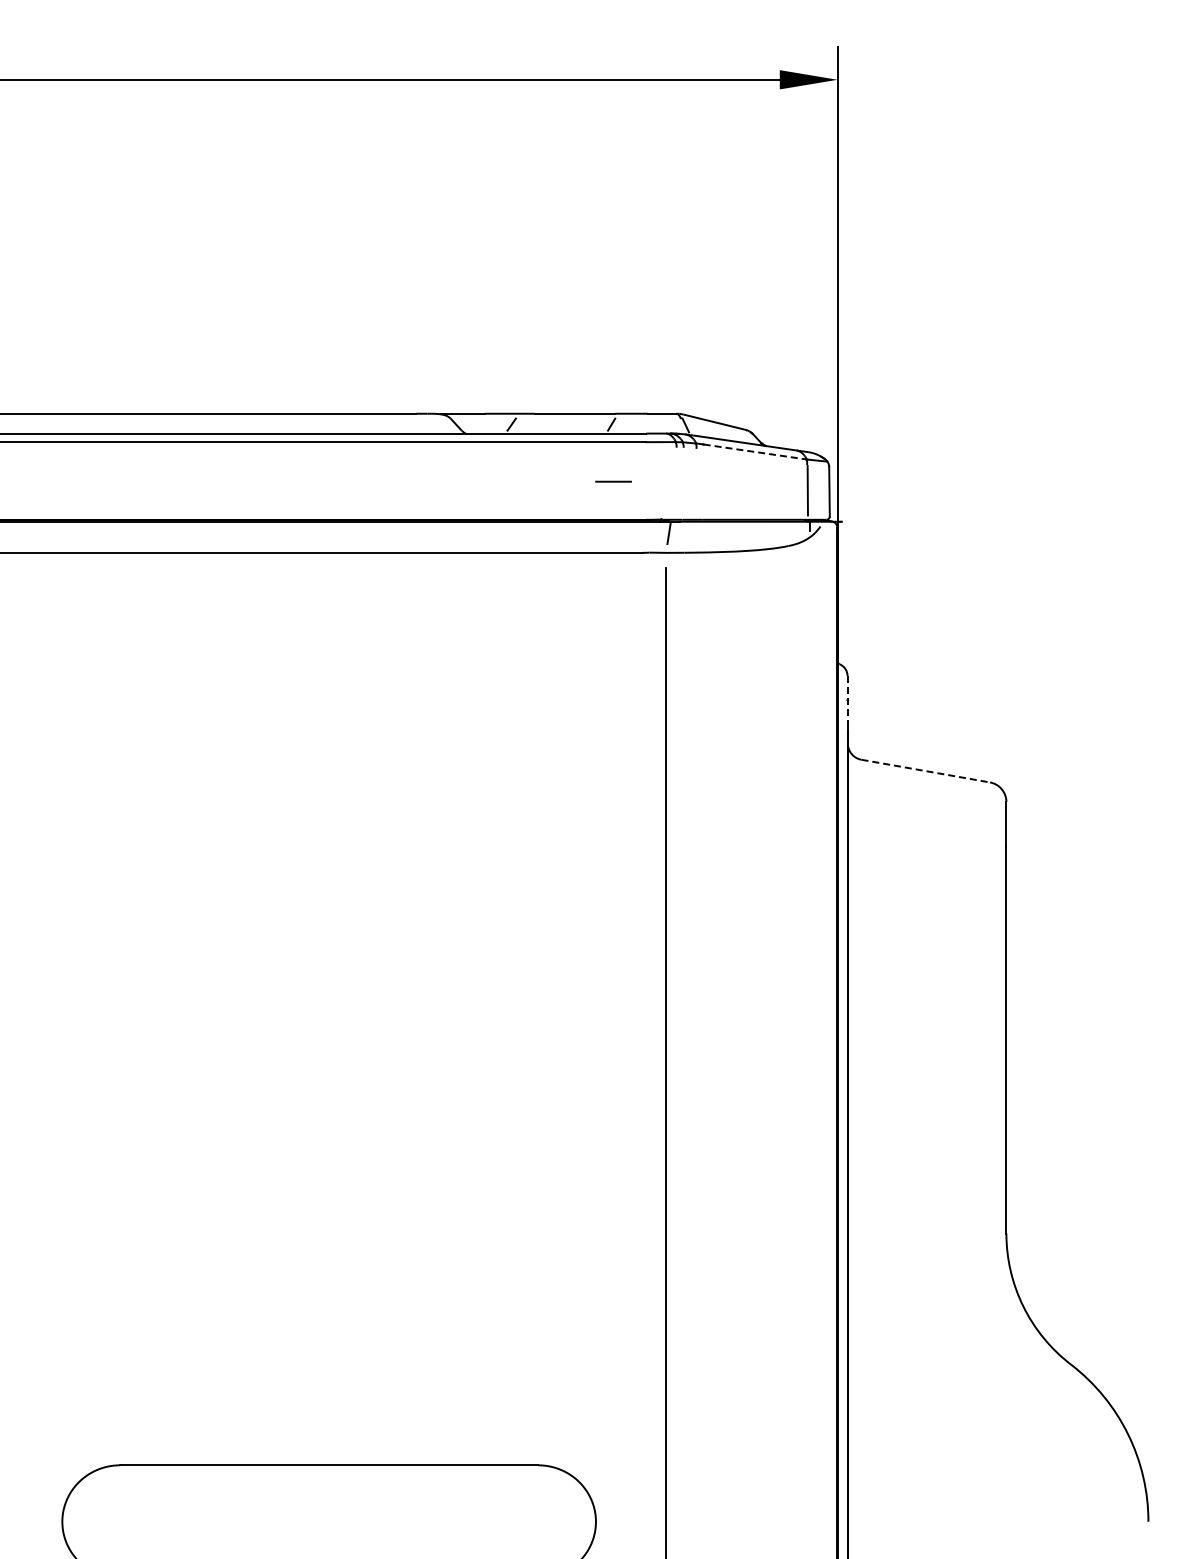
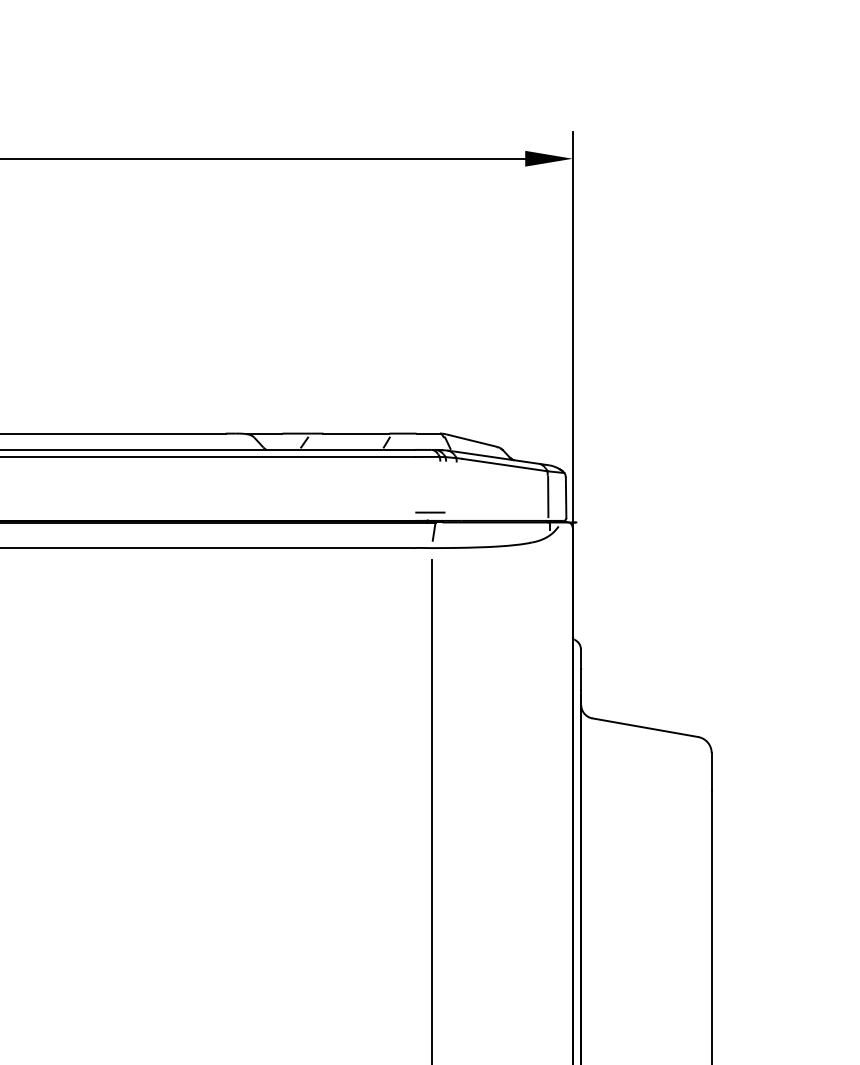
line: (755, 452) -> (505, 465), dashed -> solid
line: (613, 481) -> (430, 512), moved
line: (847, 700) -> (580, 669), dashed -> solid
line: (926, 771) -> (645, 728), dashed -> solid

